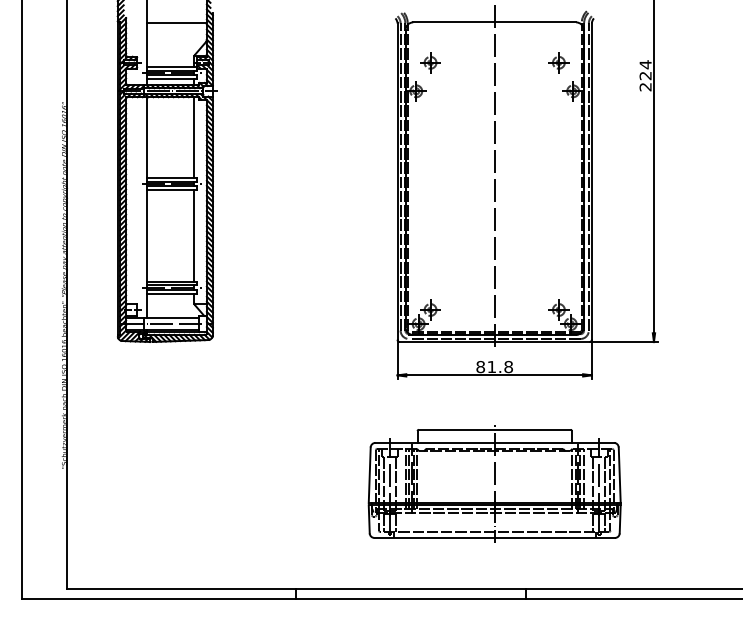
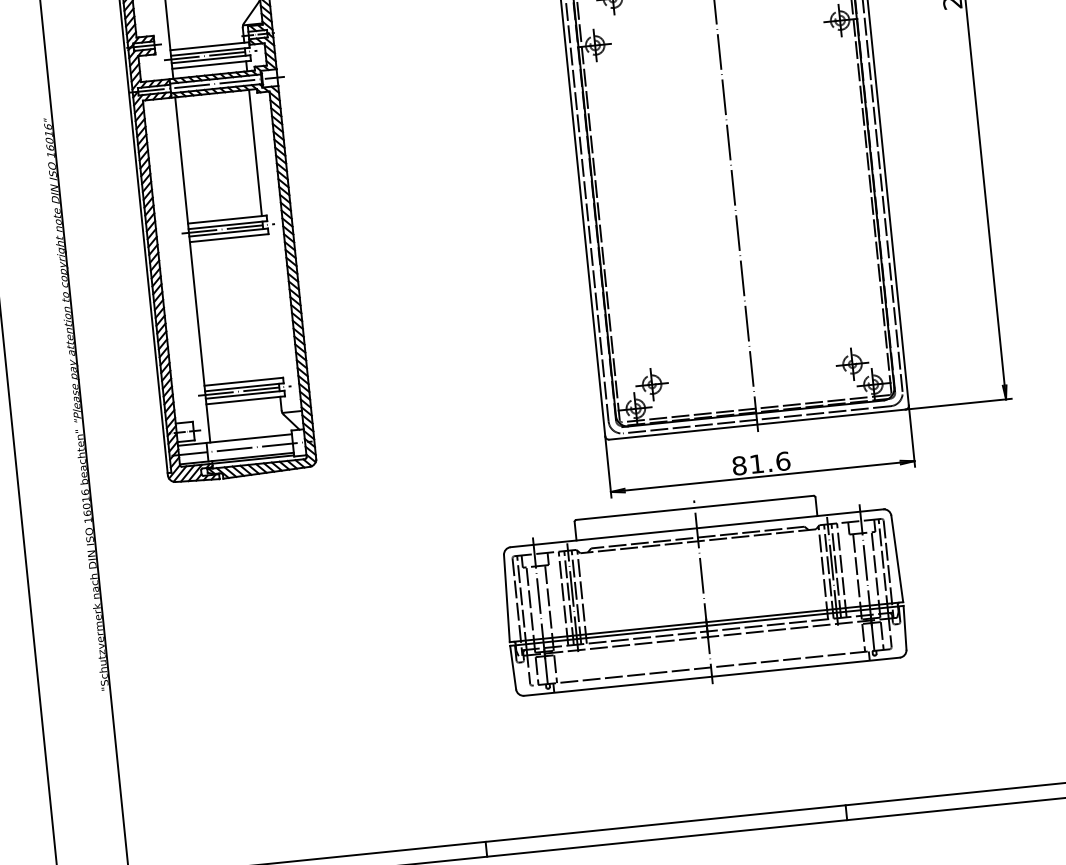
line: (194, 235) -> (271, 305), removed
text: (508, 366) -> (782, 460), 81.8 -> 81.6
part: (494, 483) -> (703, 591), moved

